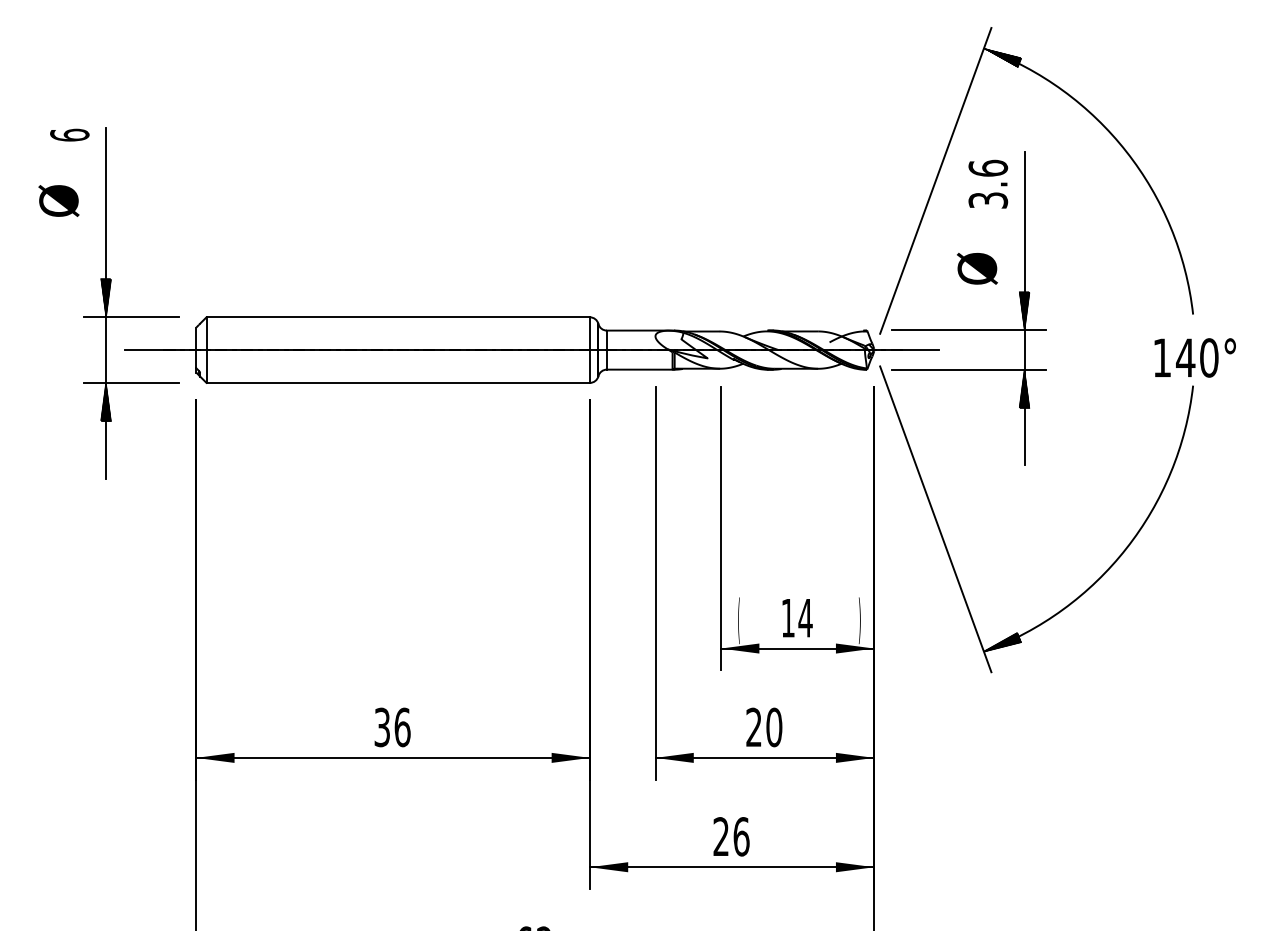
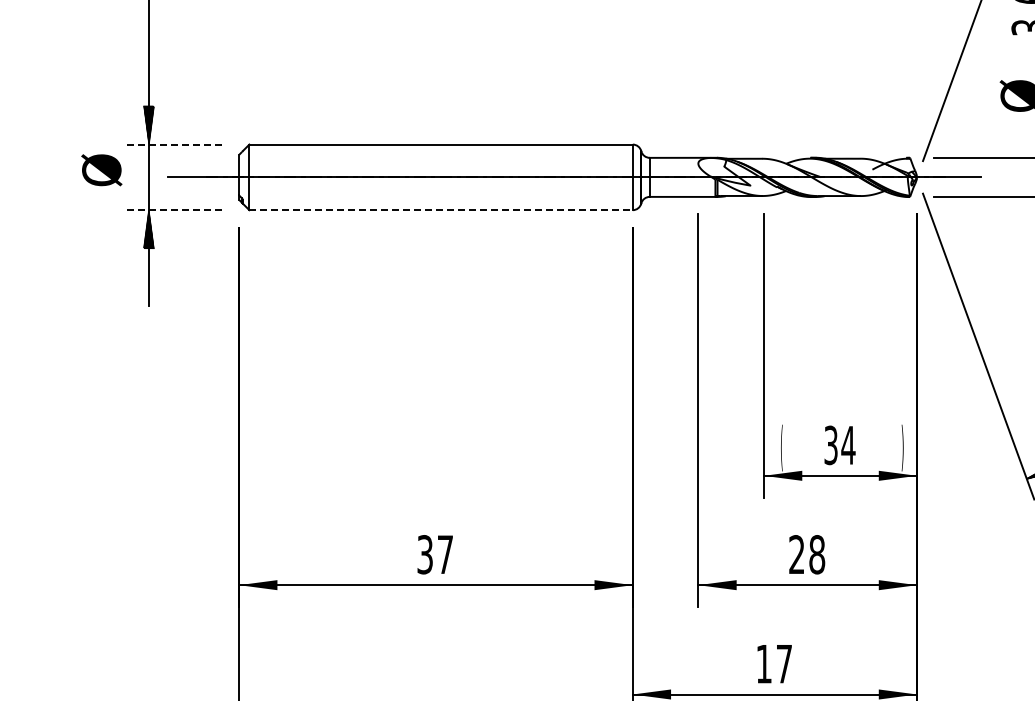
text: (58, 200) -> (101, 169), moved
line: (131, 317) -> (174, 144), solid -> dashed
line: (131, 382) -> (174, 209), solid -> dashed
line: (398, 382) -> (441, 209), solid -> dashed
text: (787, 617) -> (830, 444), 14 -> 34
text: (402, 727) -> (445, 554), 36 -> 37
text: (774, 727) -> (817, 554), 20 -> 28
text: (731, 836) -> (774, 663), 26 -> 17

